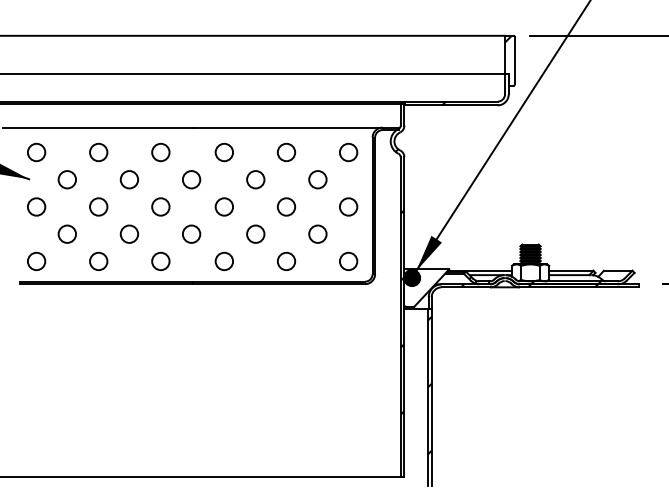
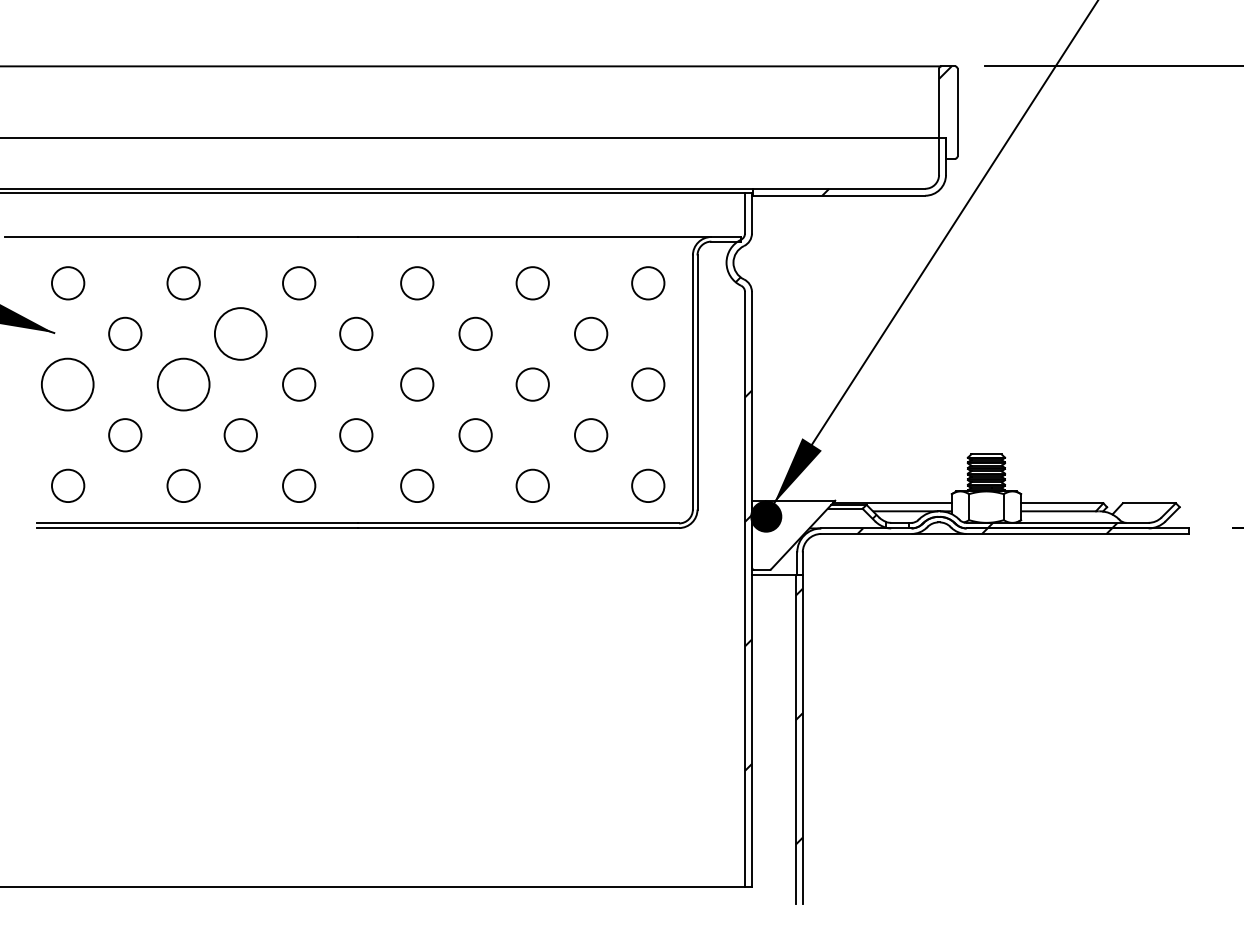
circle: (129, 179) -> (240, 333), size x1.6
circle: (36, 206) -> (67, 383), size x1.6
circle: (98, 206) -> (183, 383), size x1.6

